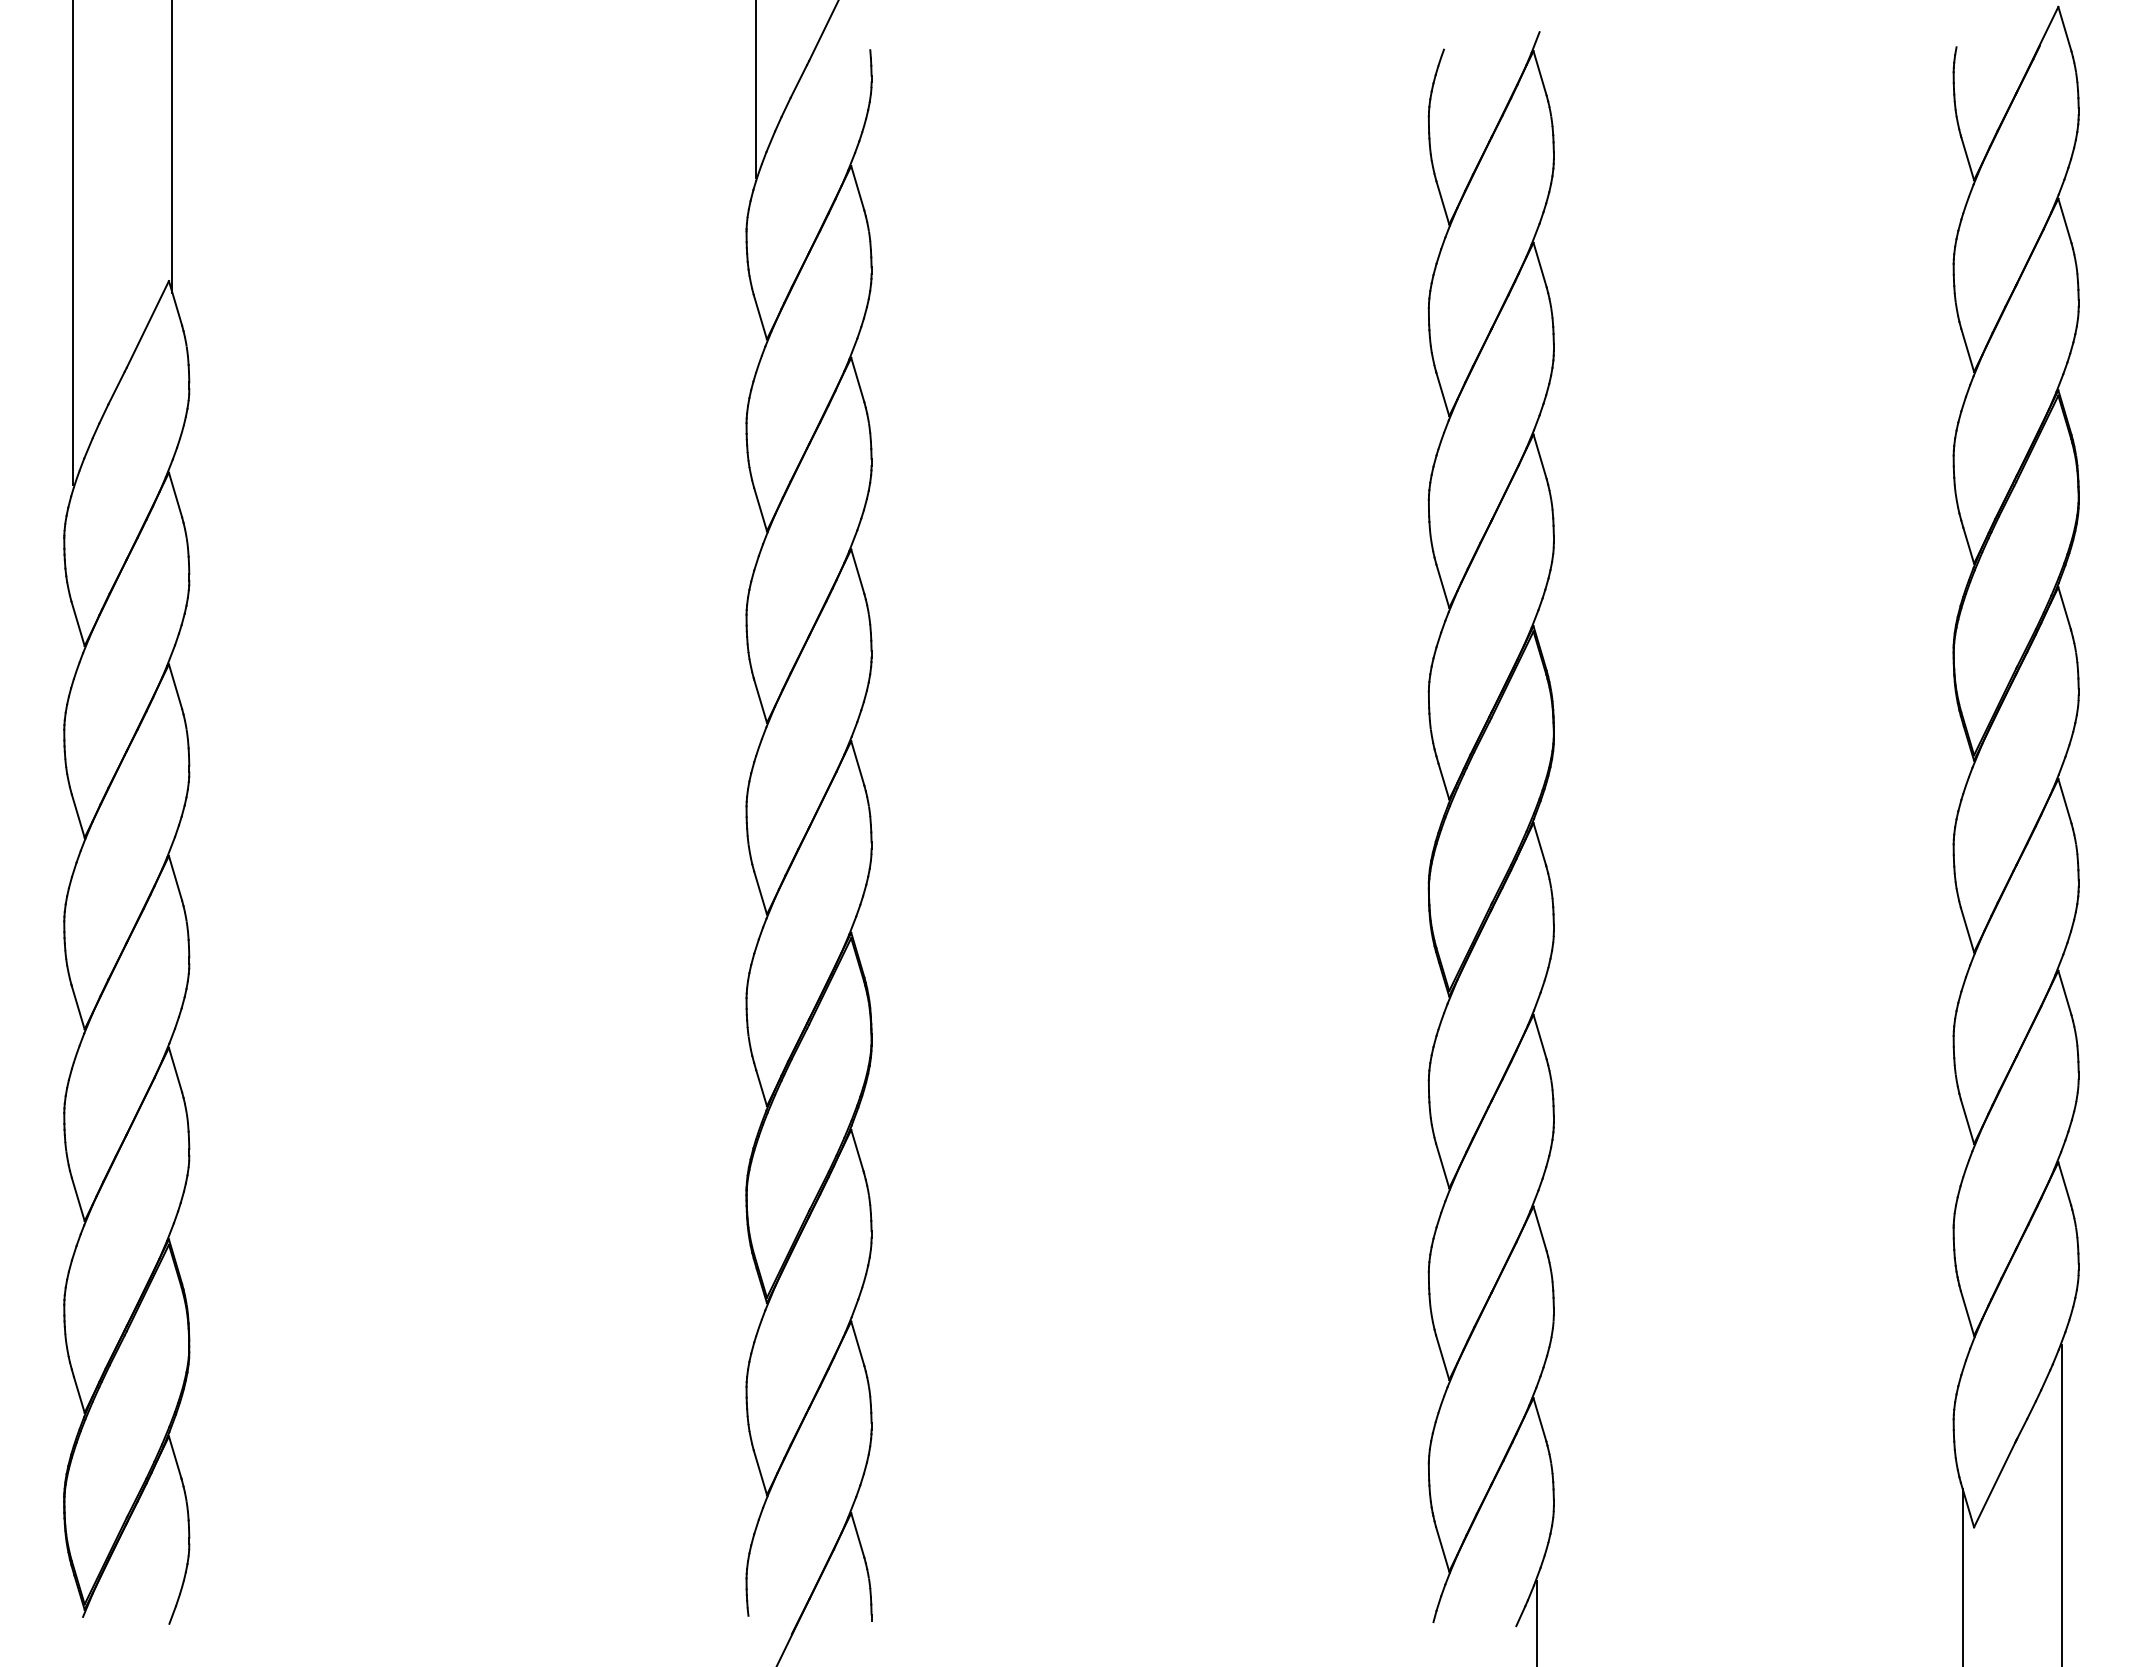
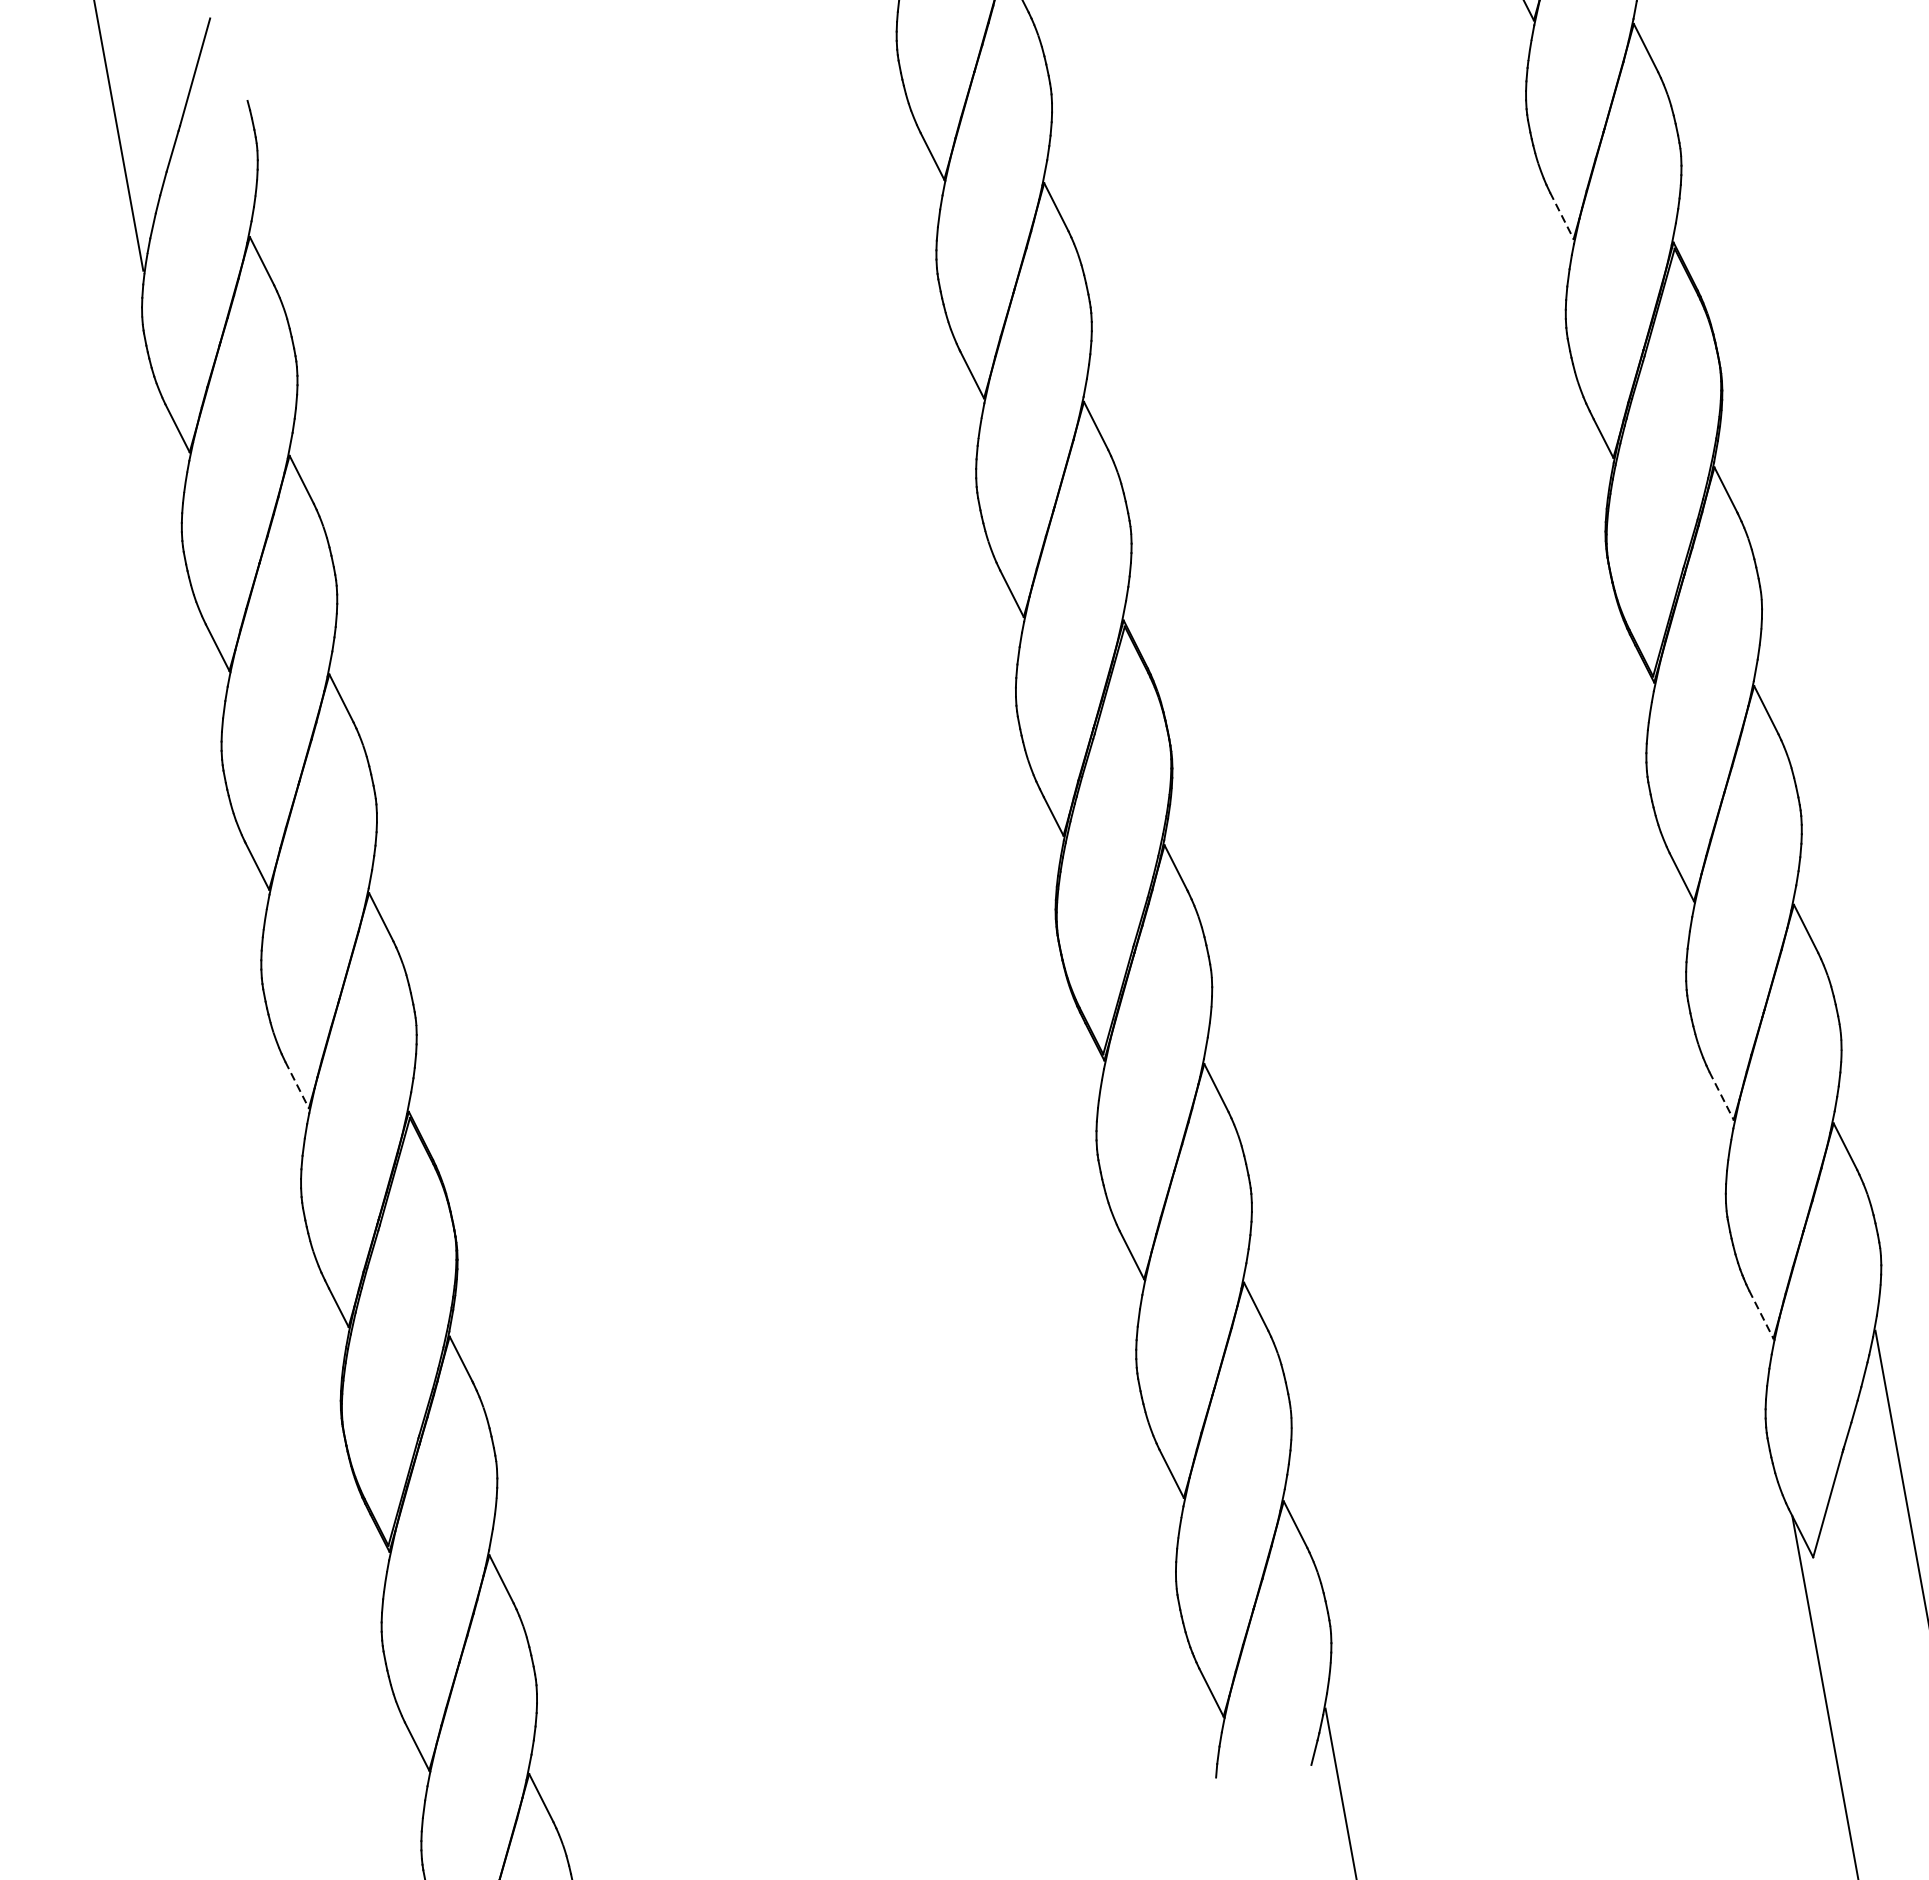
line: (1967, 350) -> (1561, 216), solid -> dashed
line: (760, 892) -> (296, 1084), solid -> dashed
line: (1967, 1122) -> (1721, 1096), solid -> dashed
line: (1967, 1313) -> (1761, 1314), solid -> dashed

